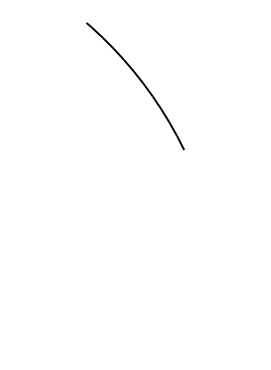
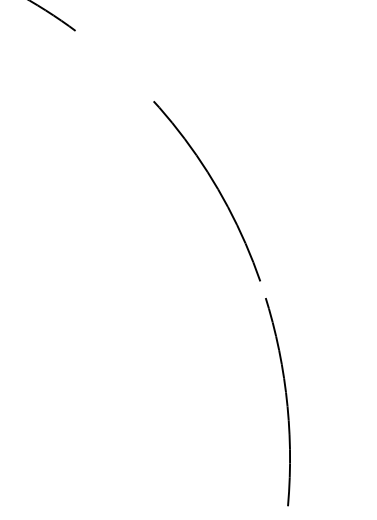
arc: (214, 237) -> (285, 399), added

